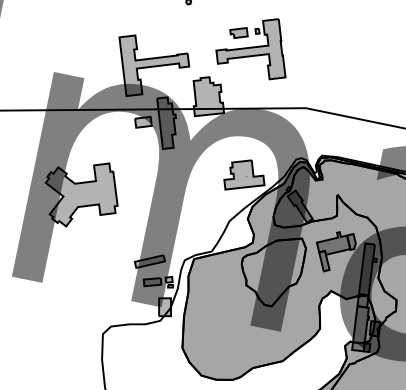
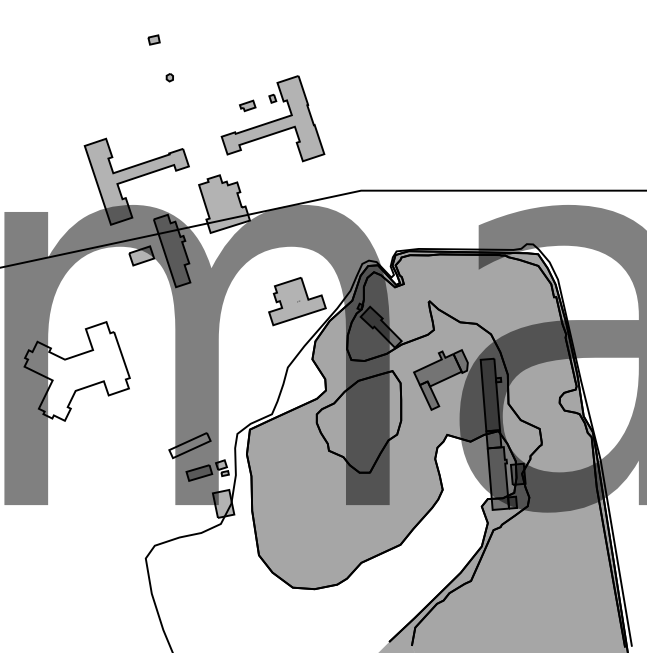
part: (238, 32) -> (247, 105), size x0.6
fill: (81, 193) -> (76, 371), removed
fill: (149, 261) -> (189, 445), removed

